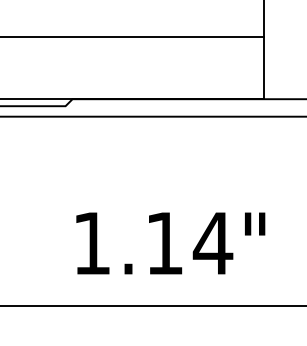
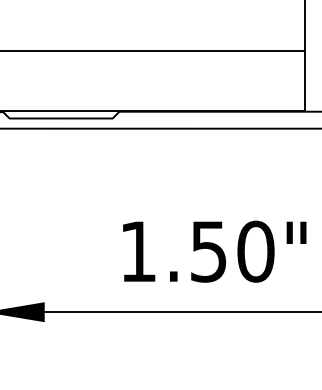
text: (190, 243) -> (233, 251), 1.14" -> 1.50"

